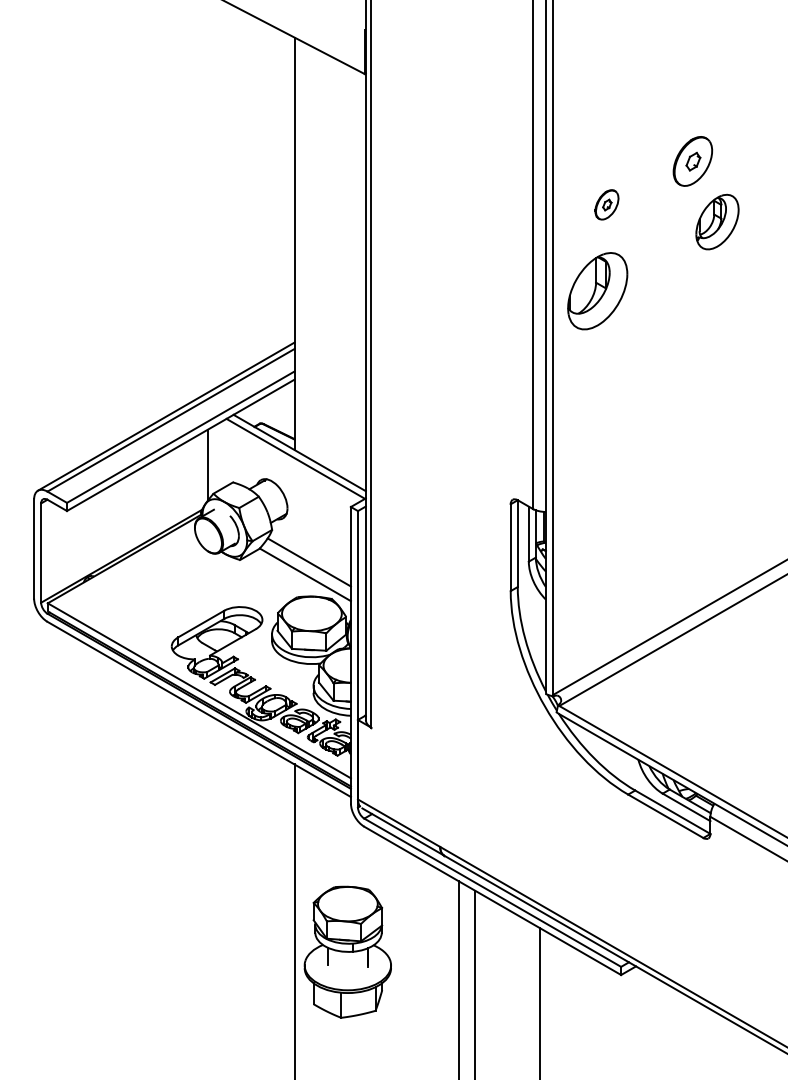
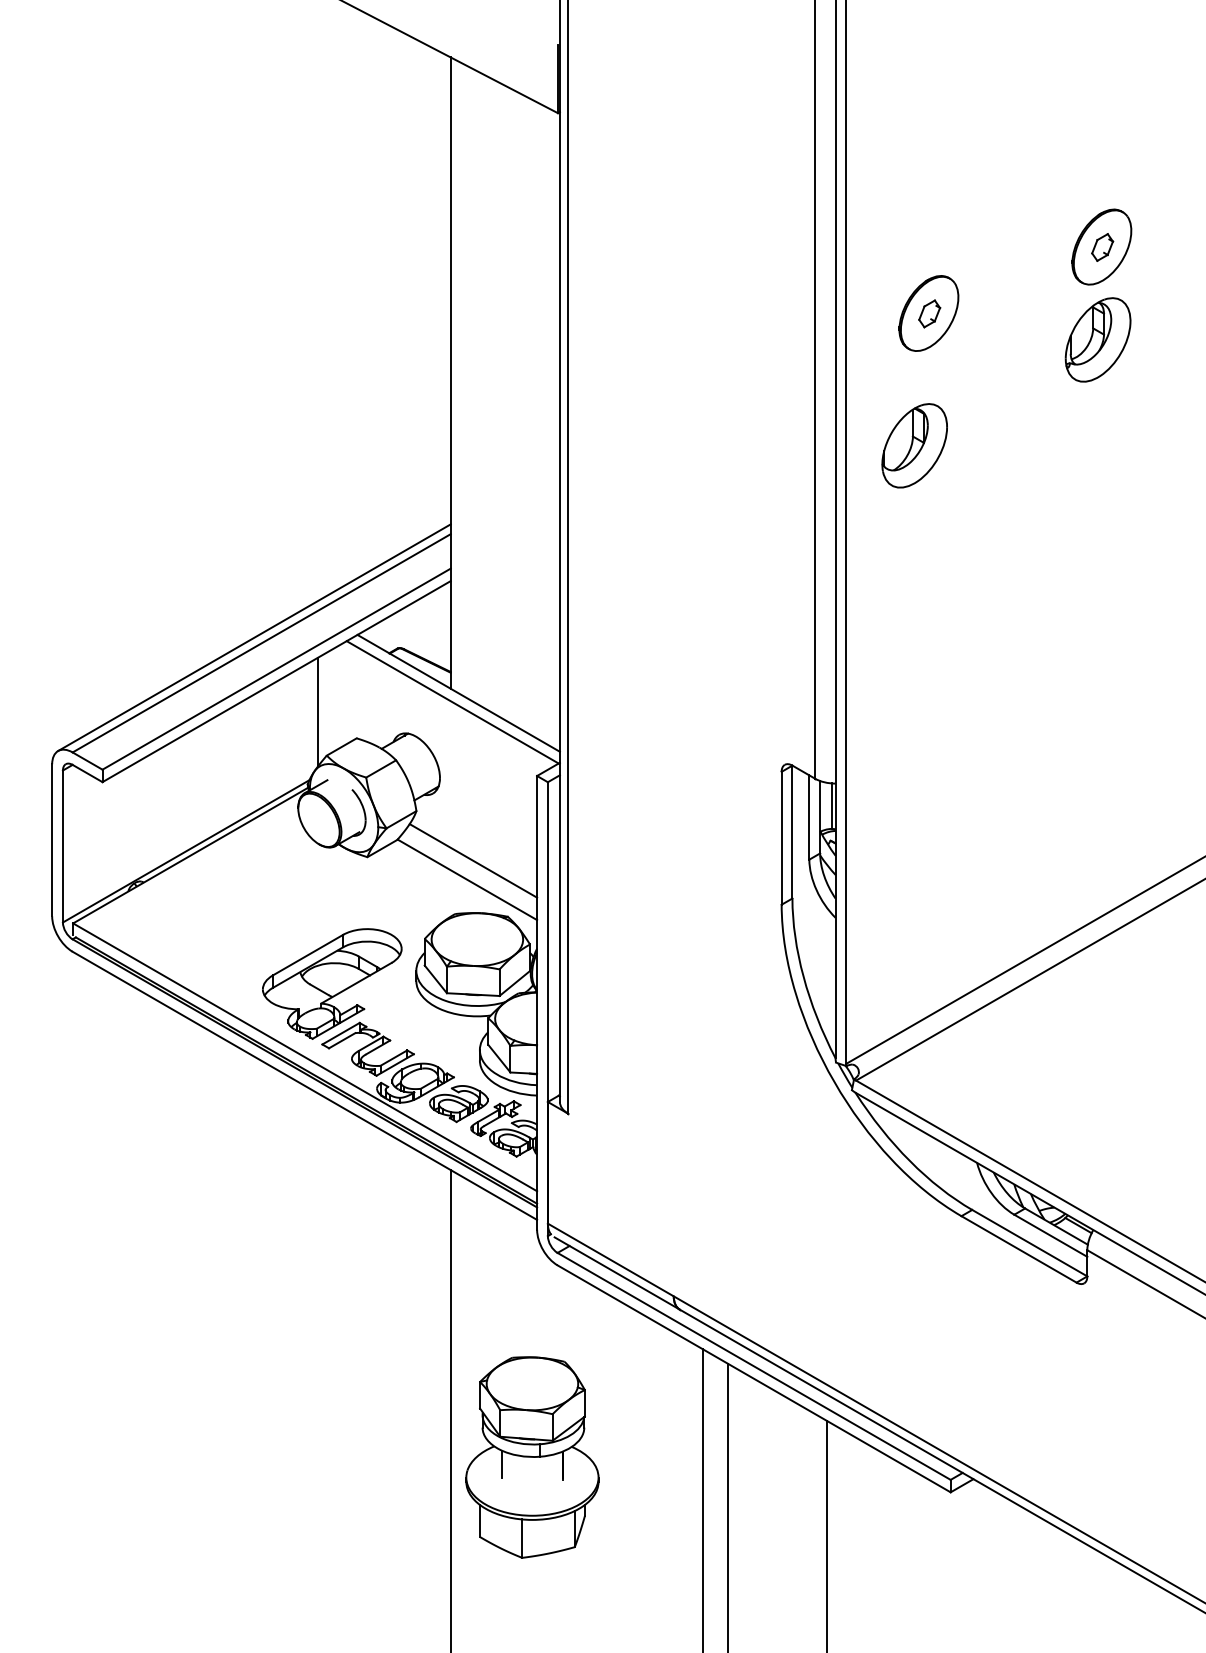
part: (692, 161) -> (1101, 247), moved
part: (606, 204) -> (928, 312), size x1.67
part: (597, 291) -> (914, 446), size x0.71

